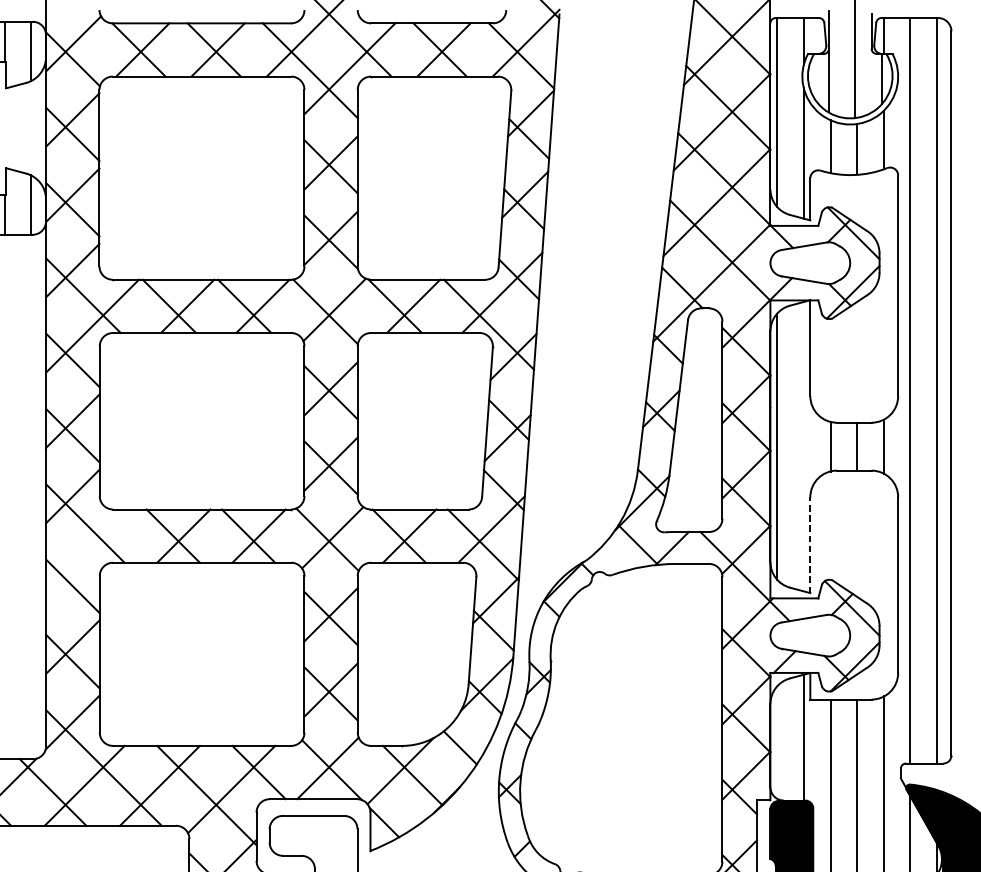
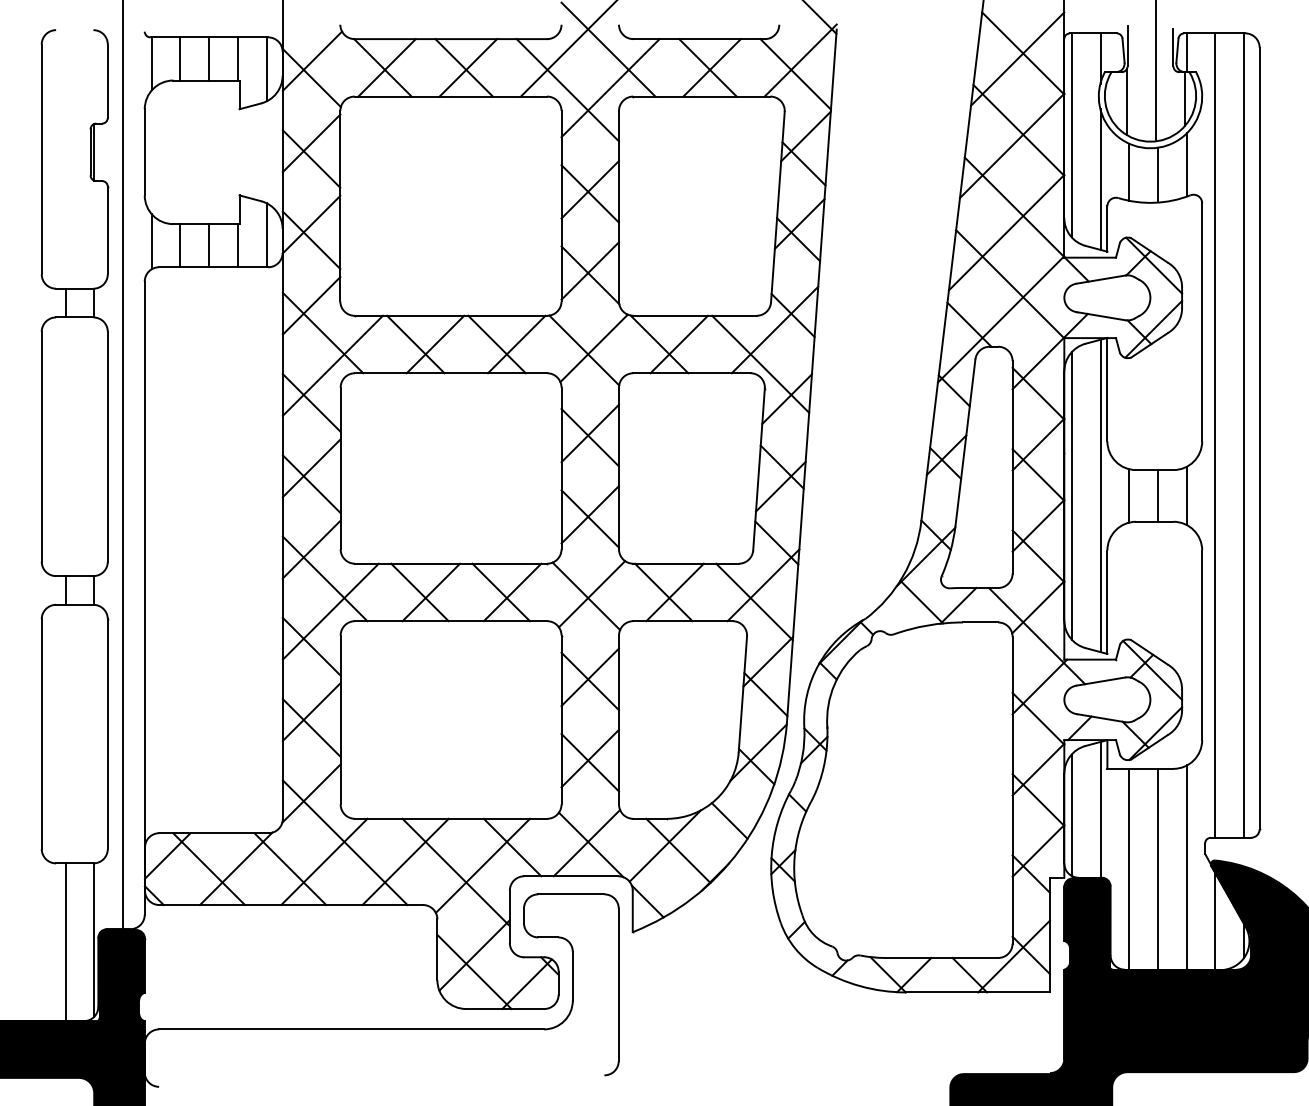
line: (803, 446) -> (1100, 495), added
line: (810, 545) -> (1107, 602), dashed -> solid
line: (90, 553) -> (330, 611), added
line: (777, 741) -> (1071, 814), added

